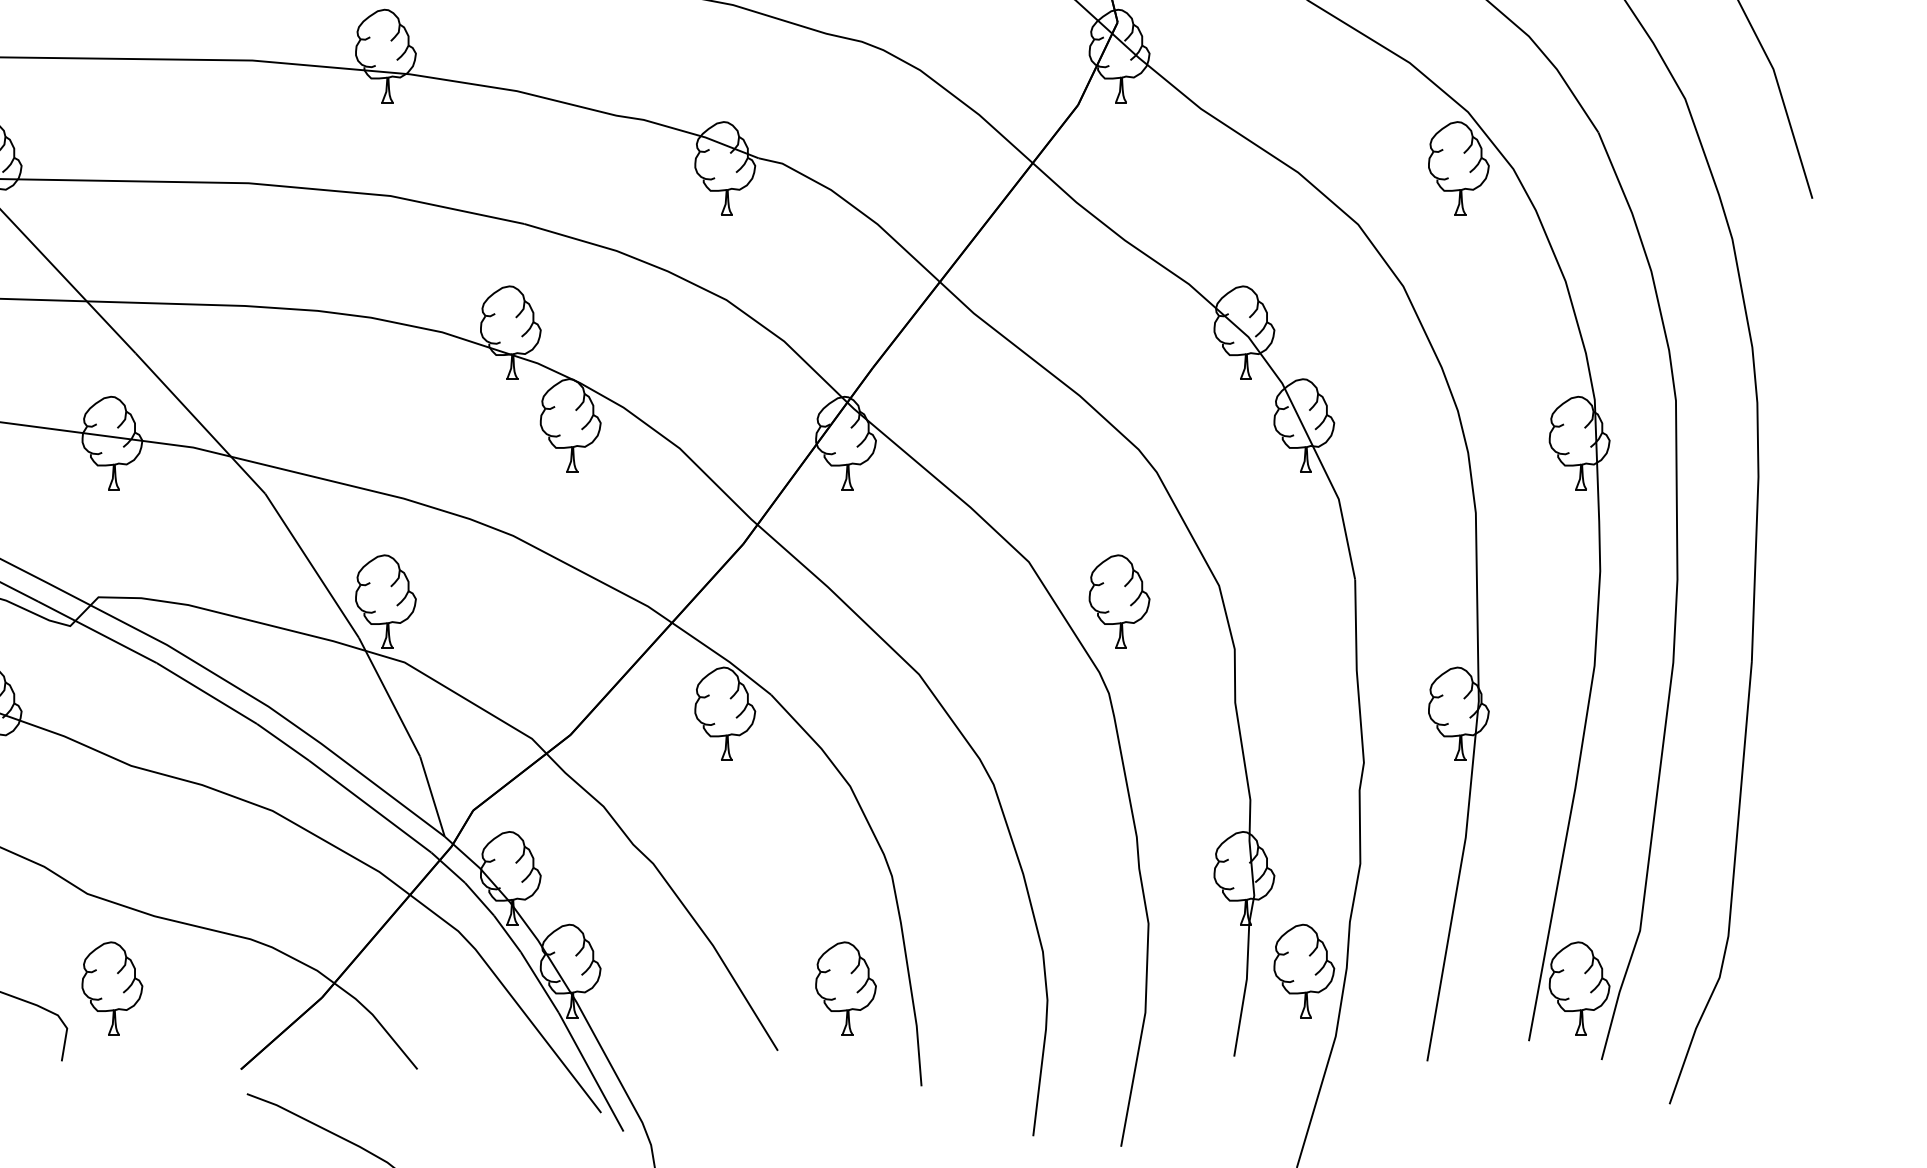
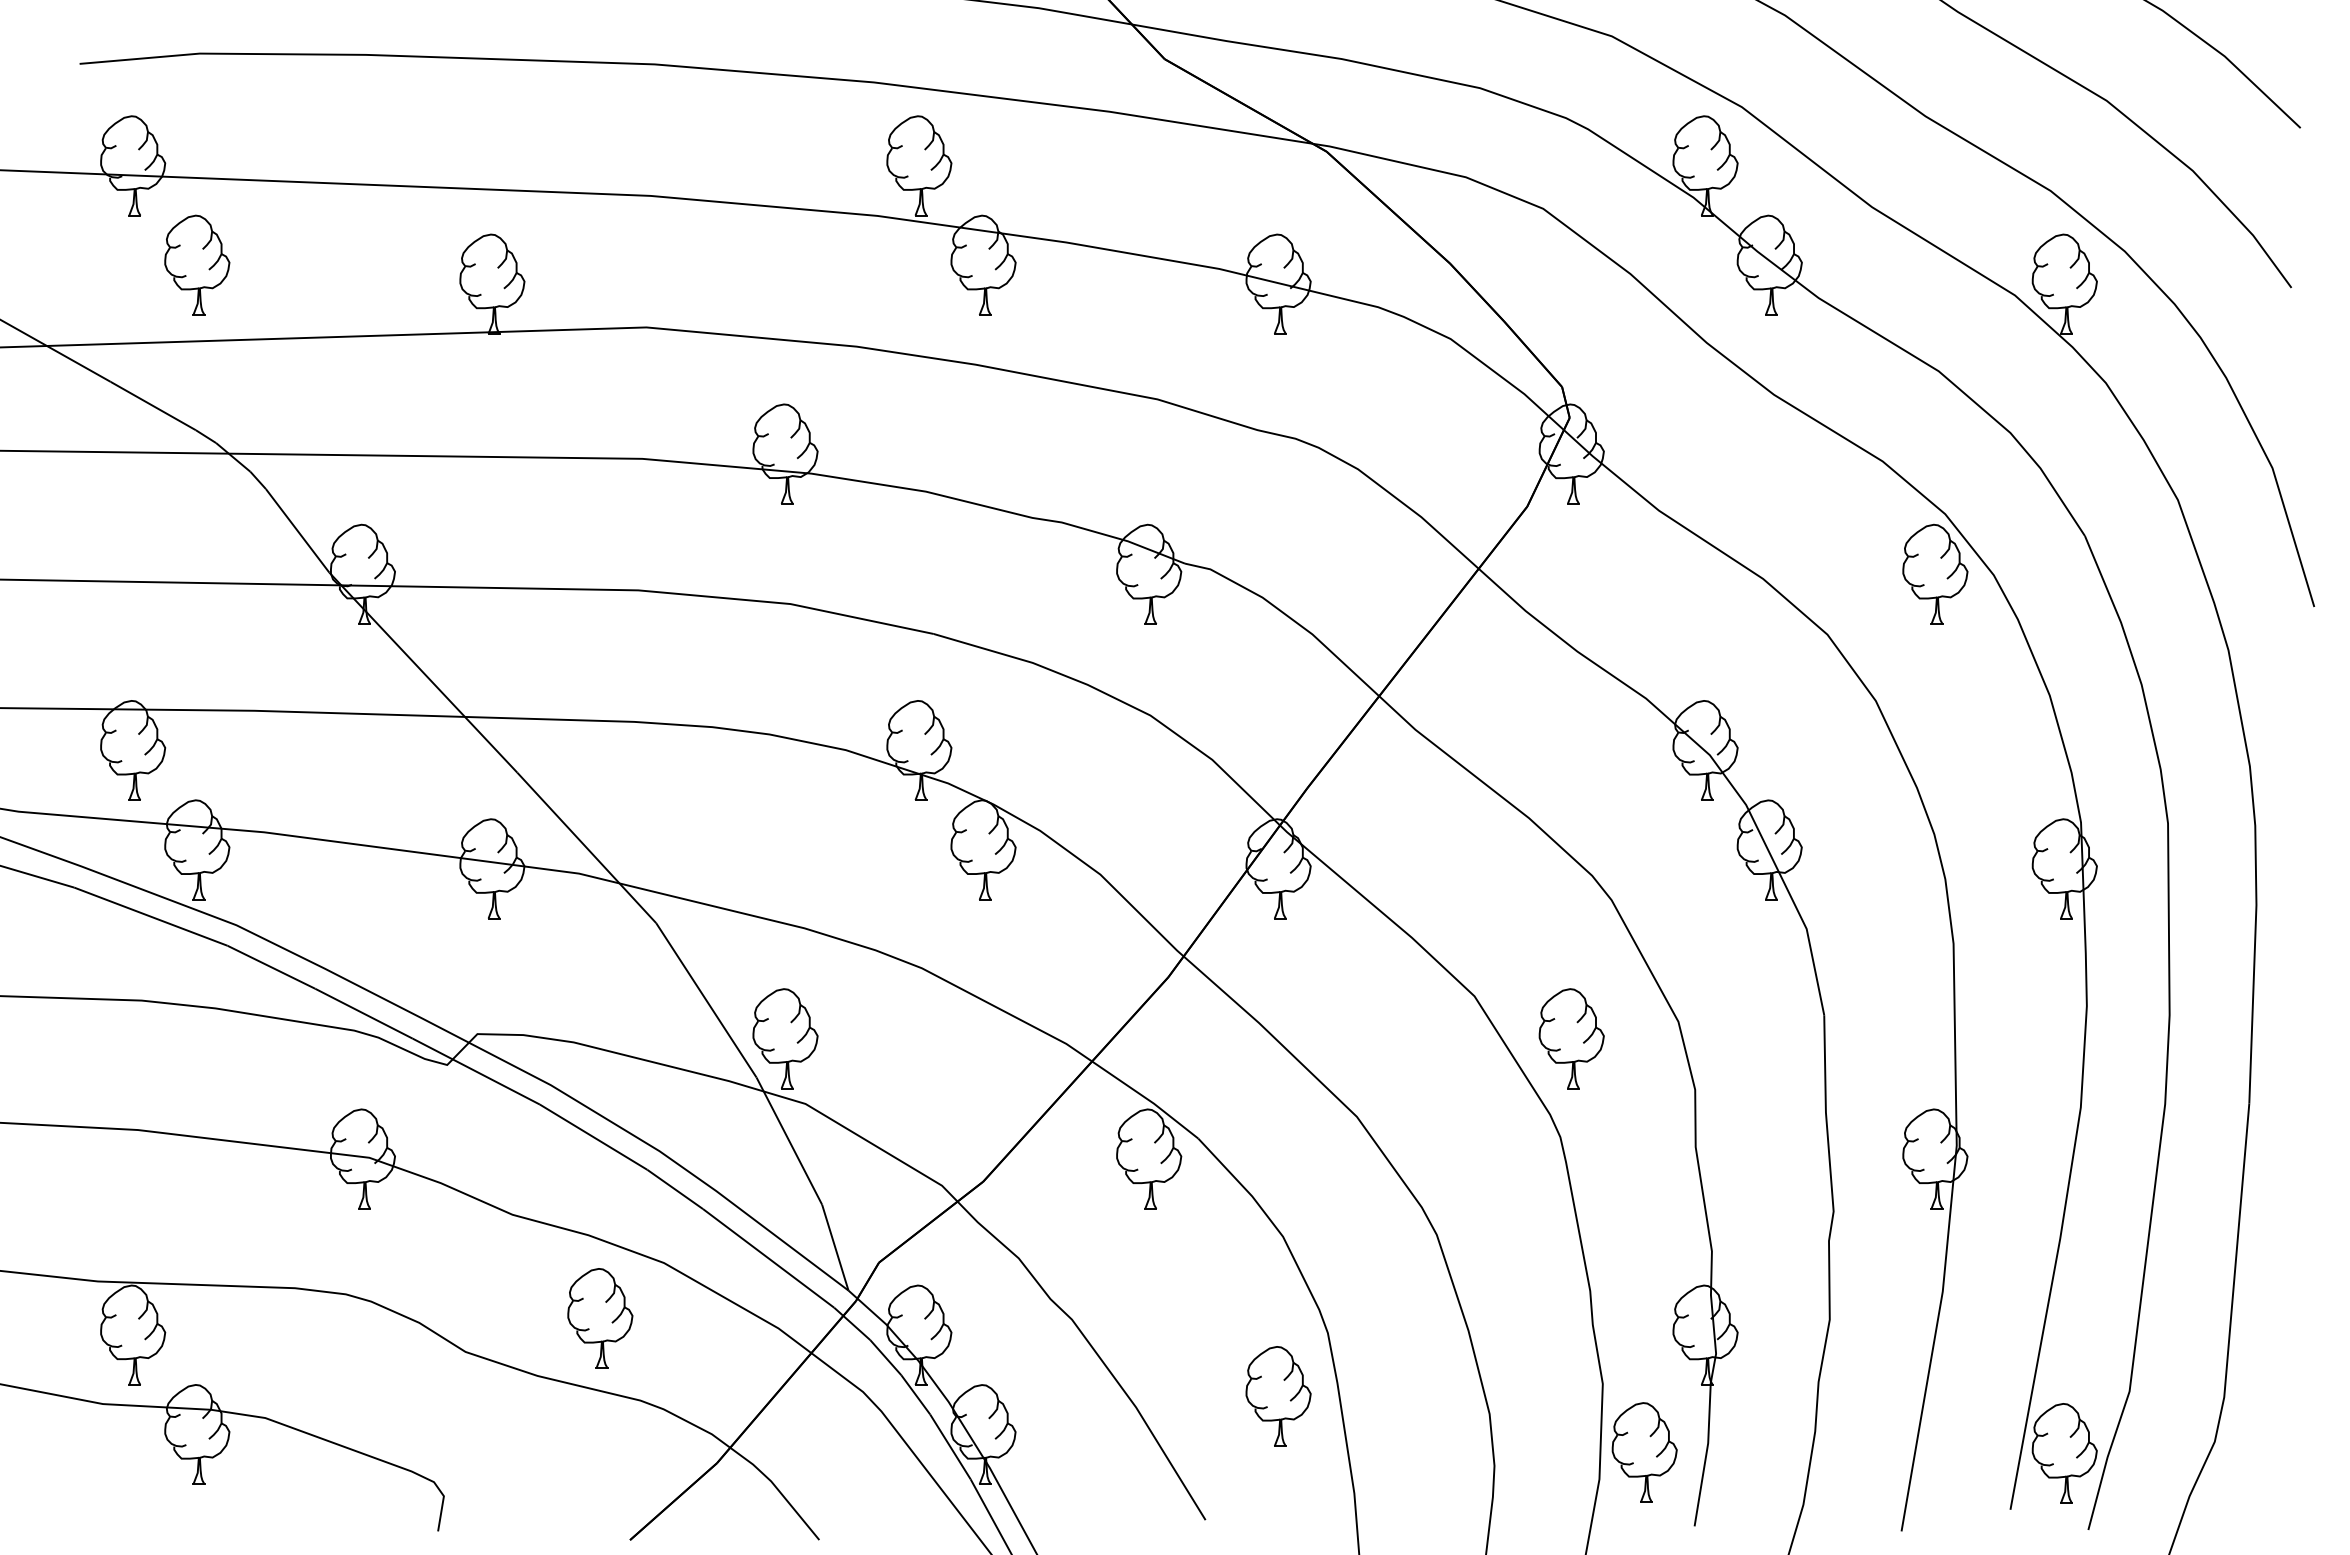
part: (1304, 970) -> (1644, 1452), moved
part: (112, 988) -> (600, 1318), moved
part: (845, 988) -> (1278, 1396), moved

